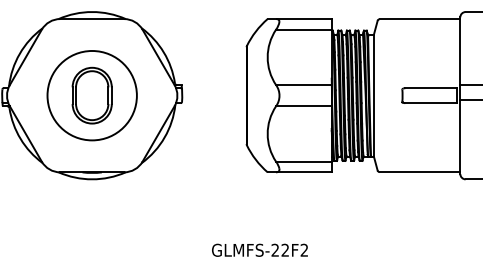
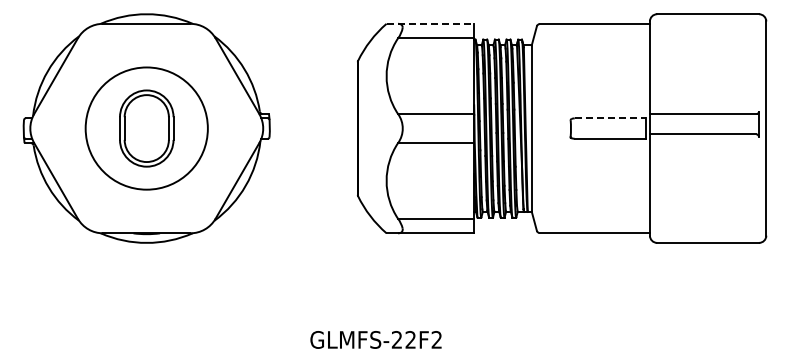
line: (299, 18) -> (430, 23), solid -> dashed
line: (431, 88) -> (610, 118), solid -> dashed

